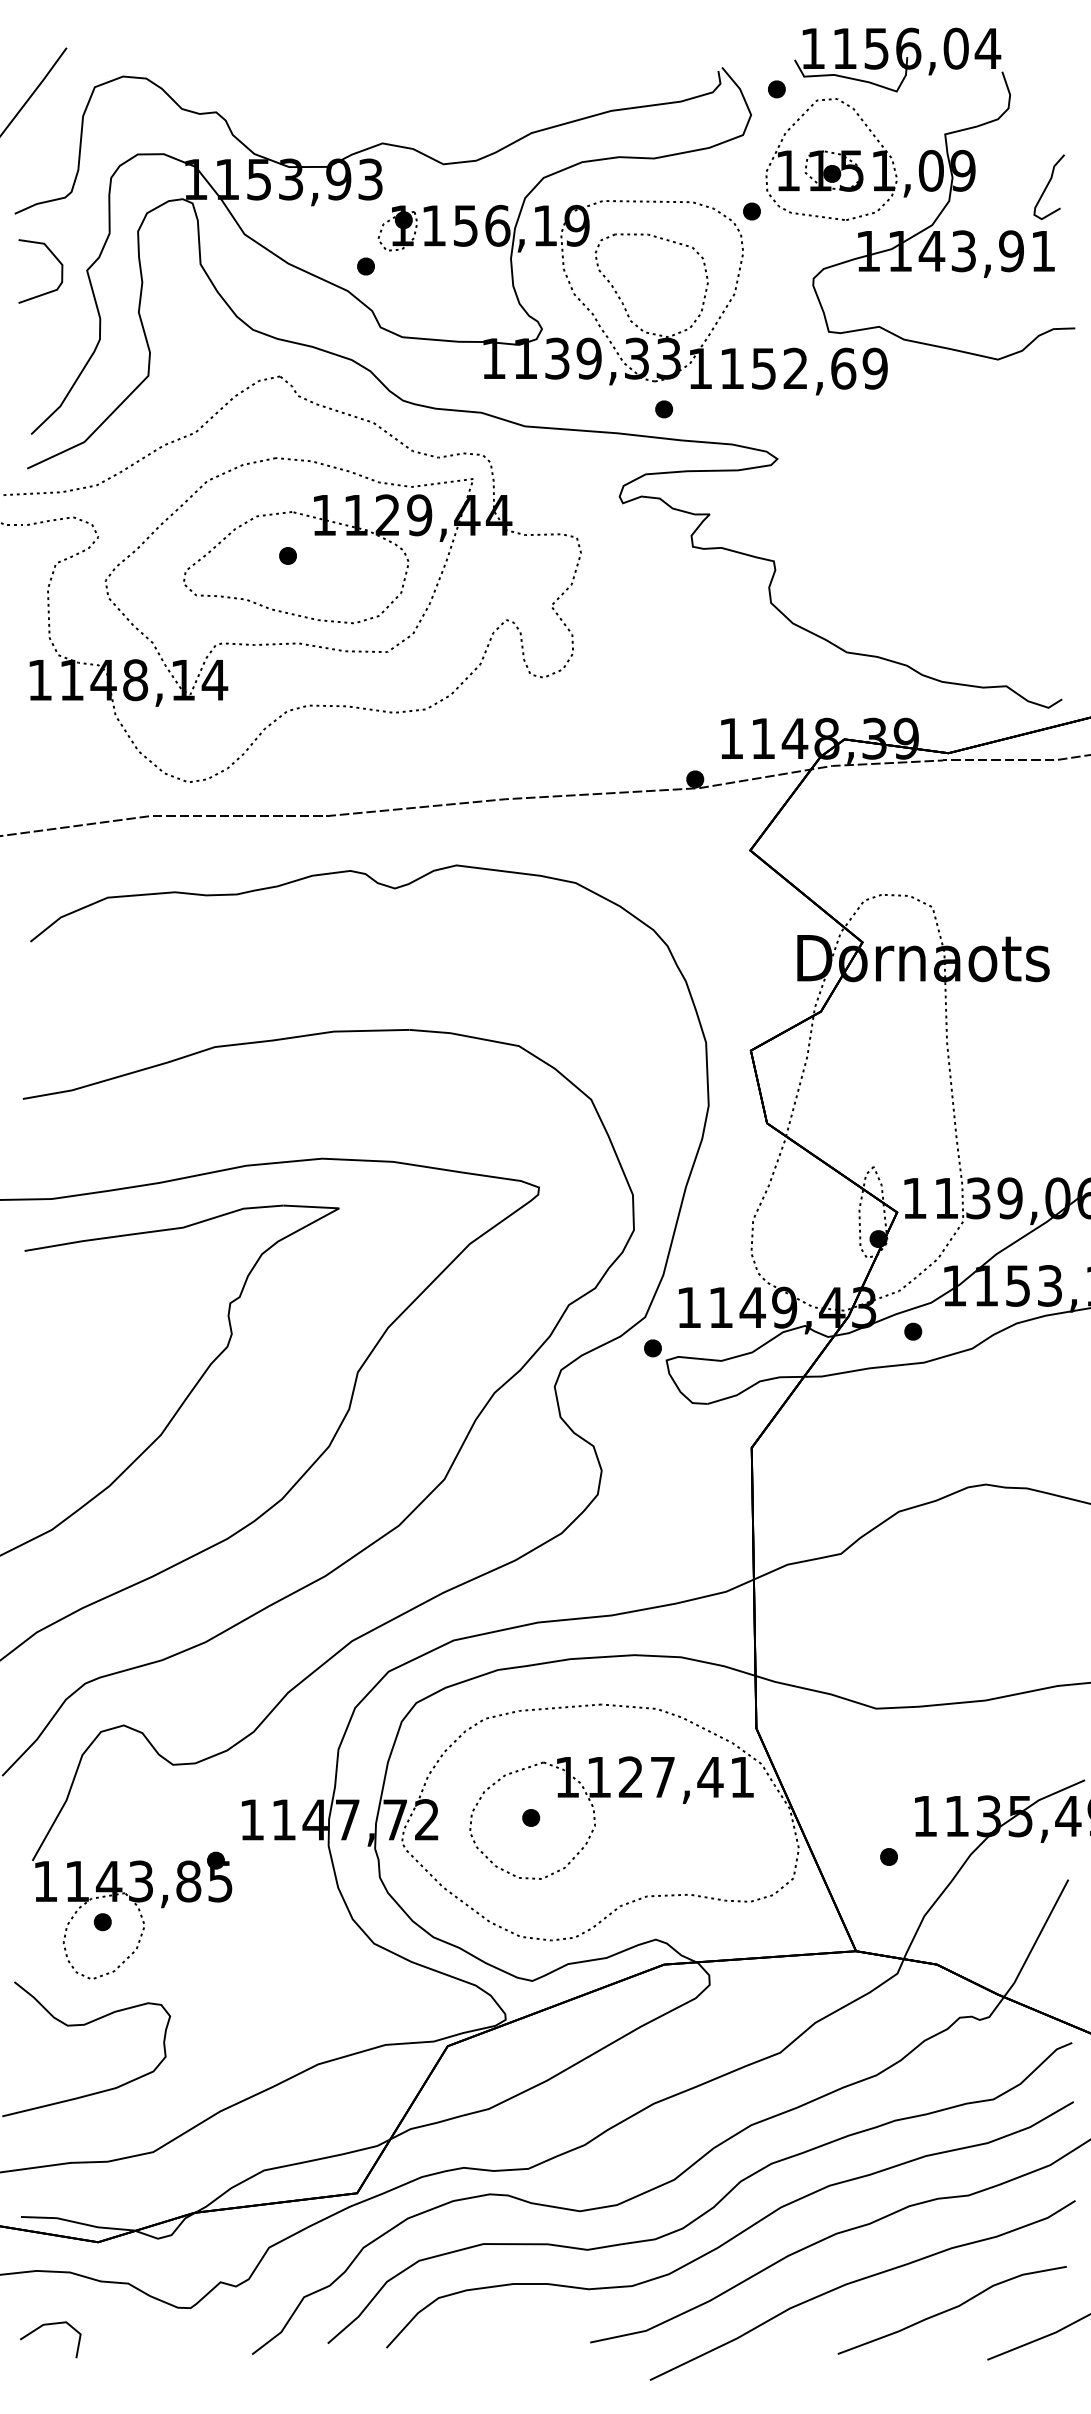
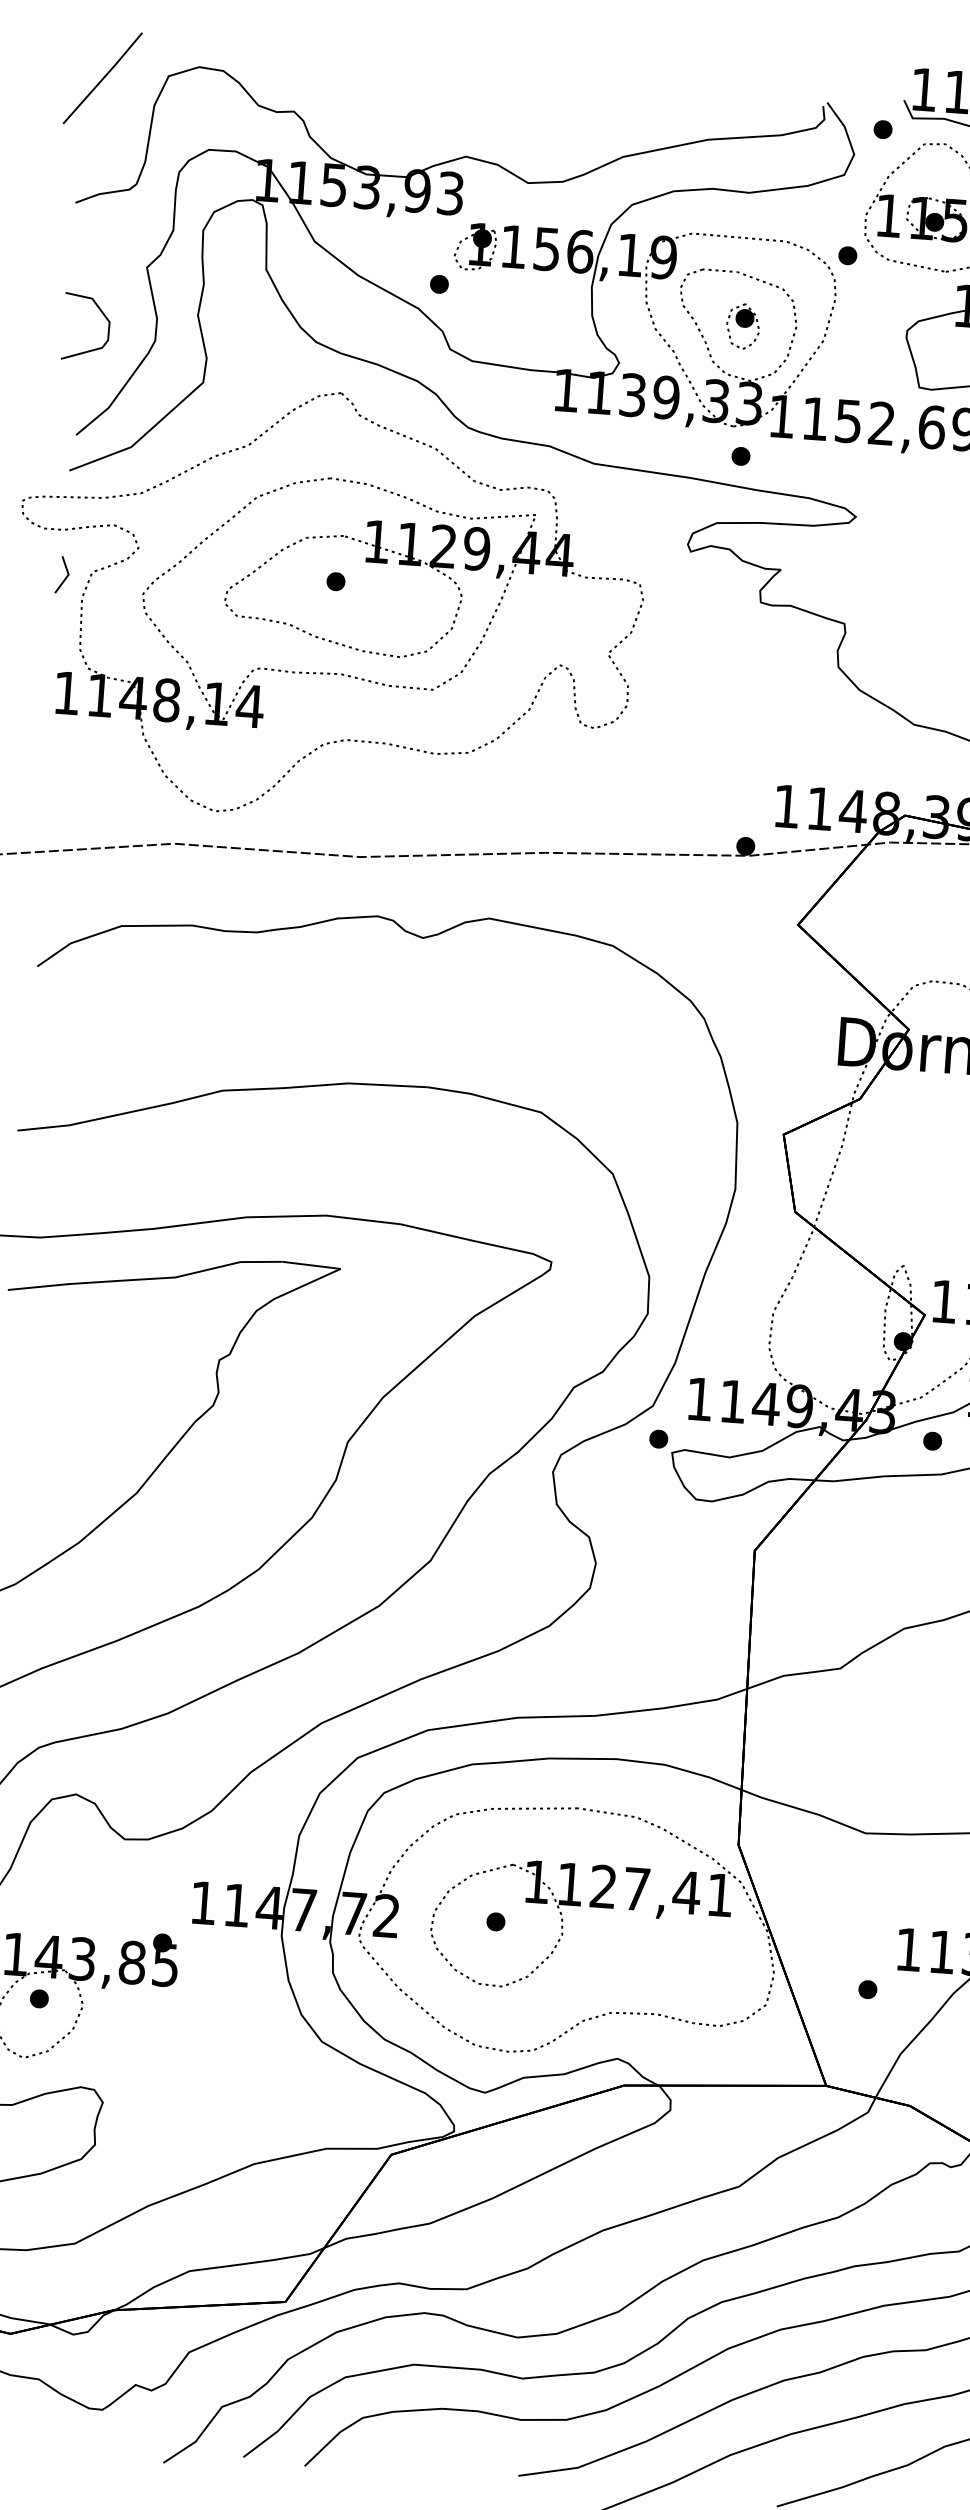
curve: (54, 257) -> (101, 313), moved
part: (657, 285) -> (743, 326), added
line: (30, 570) -> (65, 577), added

